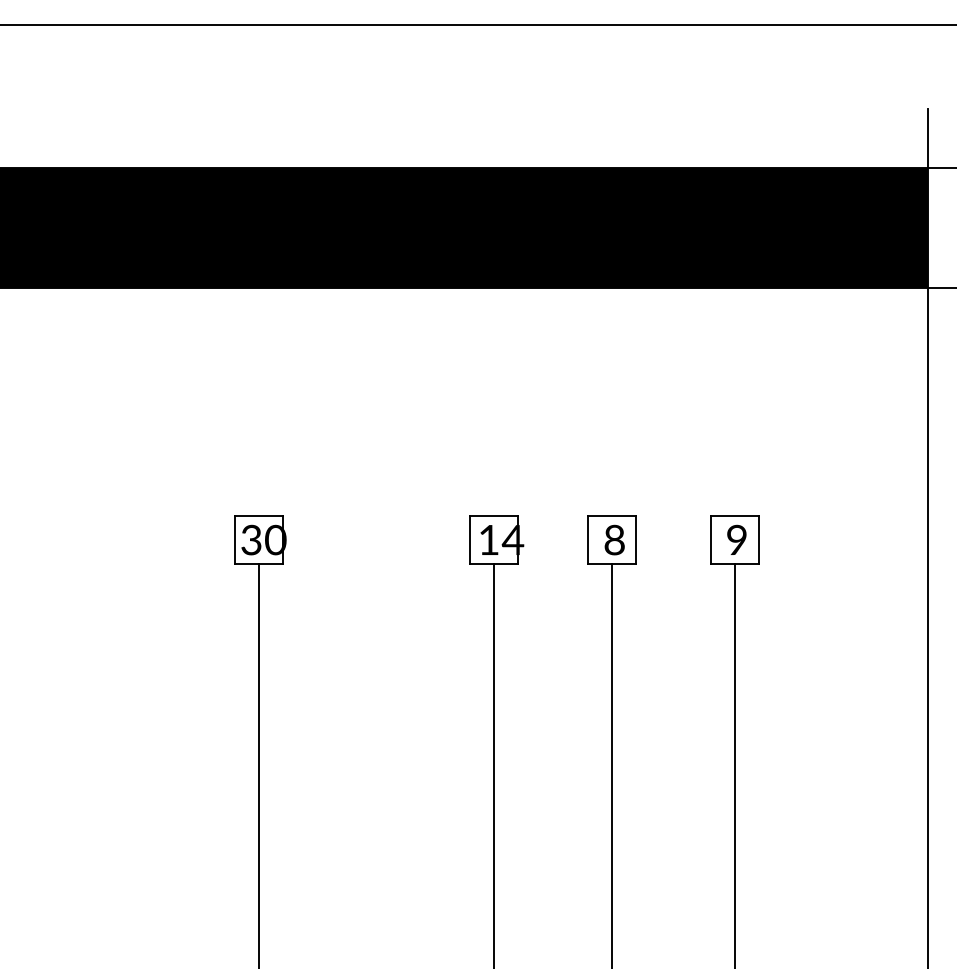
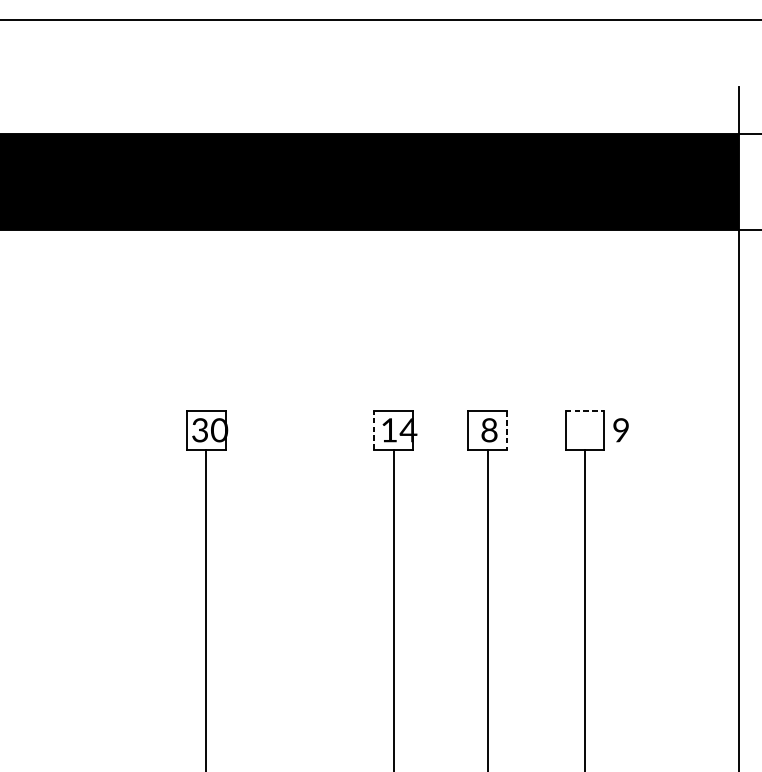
line: (734, 516) -> (584, 411), solid -> dashed
text: (736, 539) -> (620, 429), moved
line: (470, 540) -> (374, 430), solid -> dashed
line: (636, 540) -> (506, 430), solid -> dashed

